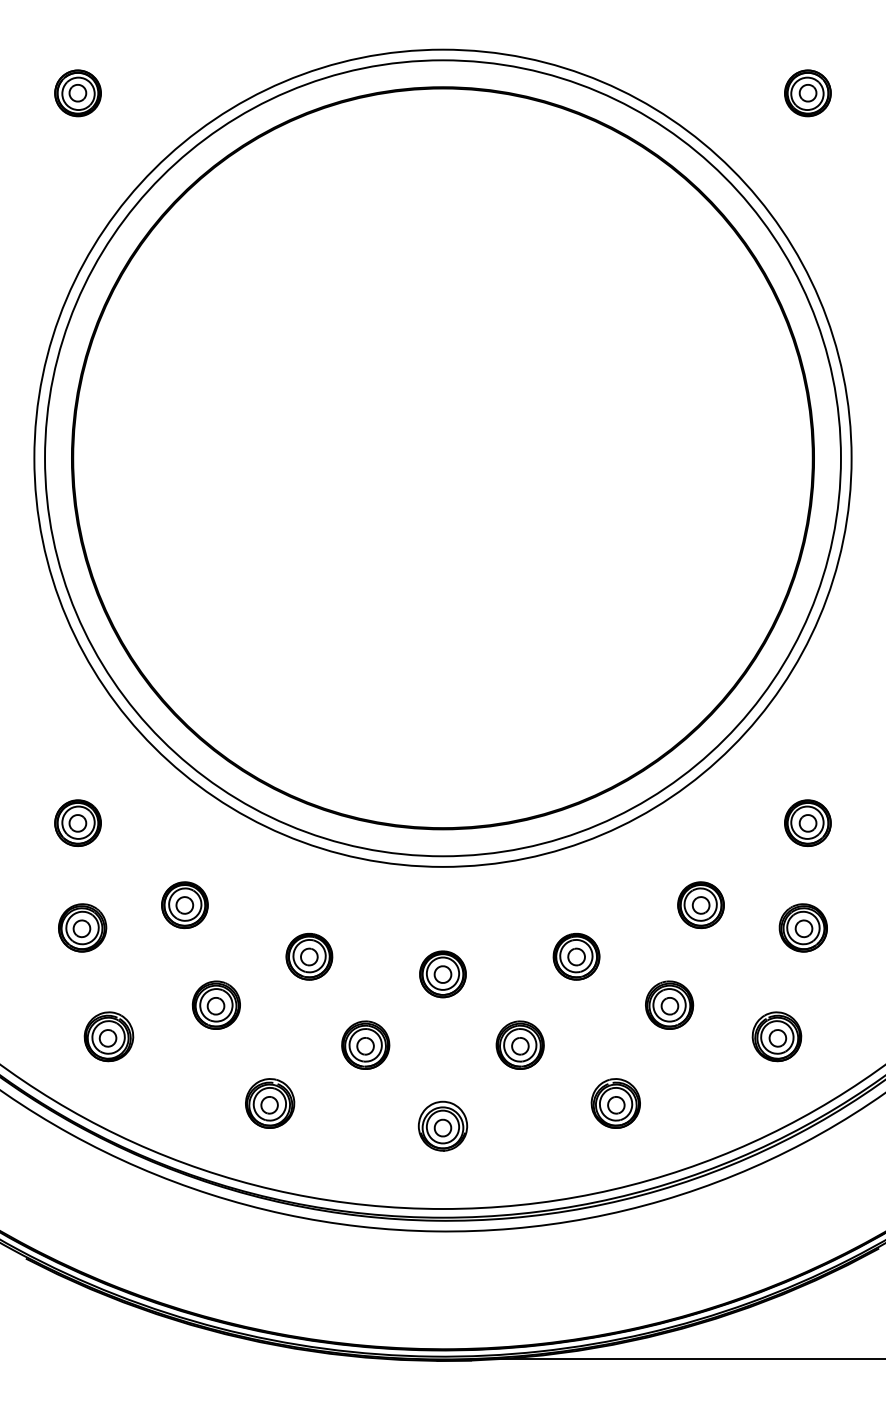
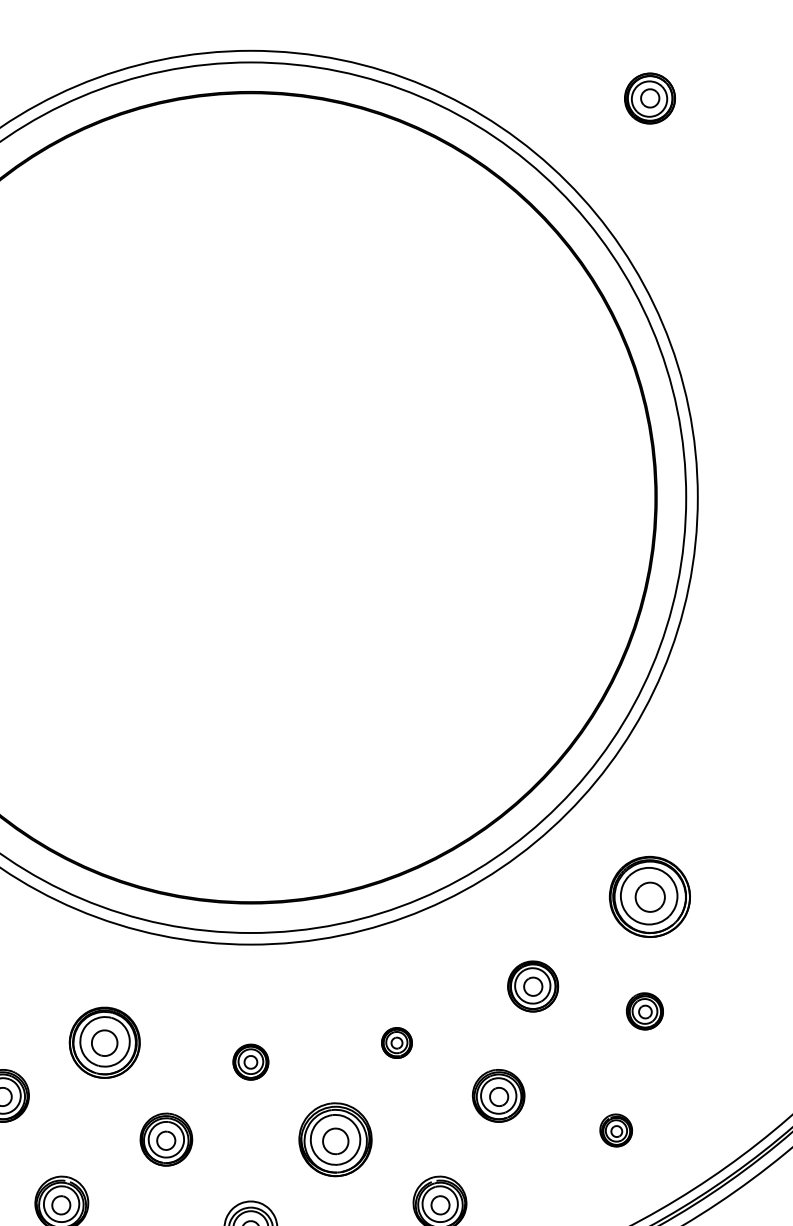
part: (807, 822) -> (649, 896), size x1.6
part: (802, 927) -> (644, 1010), size x0.7
part: (309, 956) -> (104, 1042), size x1.4
part: (576, 956) -> (396, 1042), size x0.6
part: (442, 974) -> (250, 1062), size x0.7
part: (776, 1036) -> (615, 1130), size x0.6
part: (519, 1044) -> (334, 1138), size x1.4

